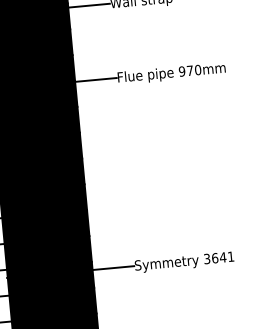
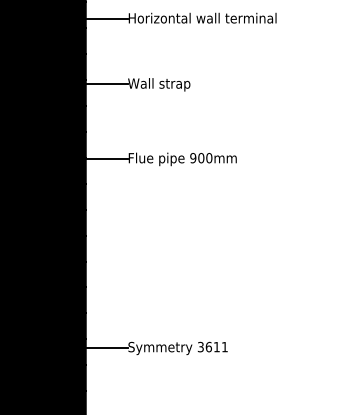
text: (190, 71) -> (201, 158), 970mm -> 900mm
text: (222, 257) -> (216, 347), 3641 -> 3611

